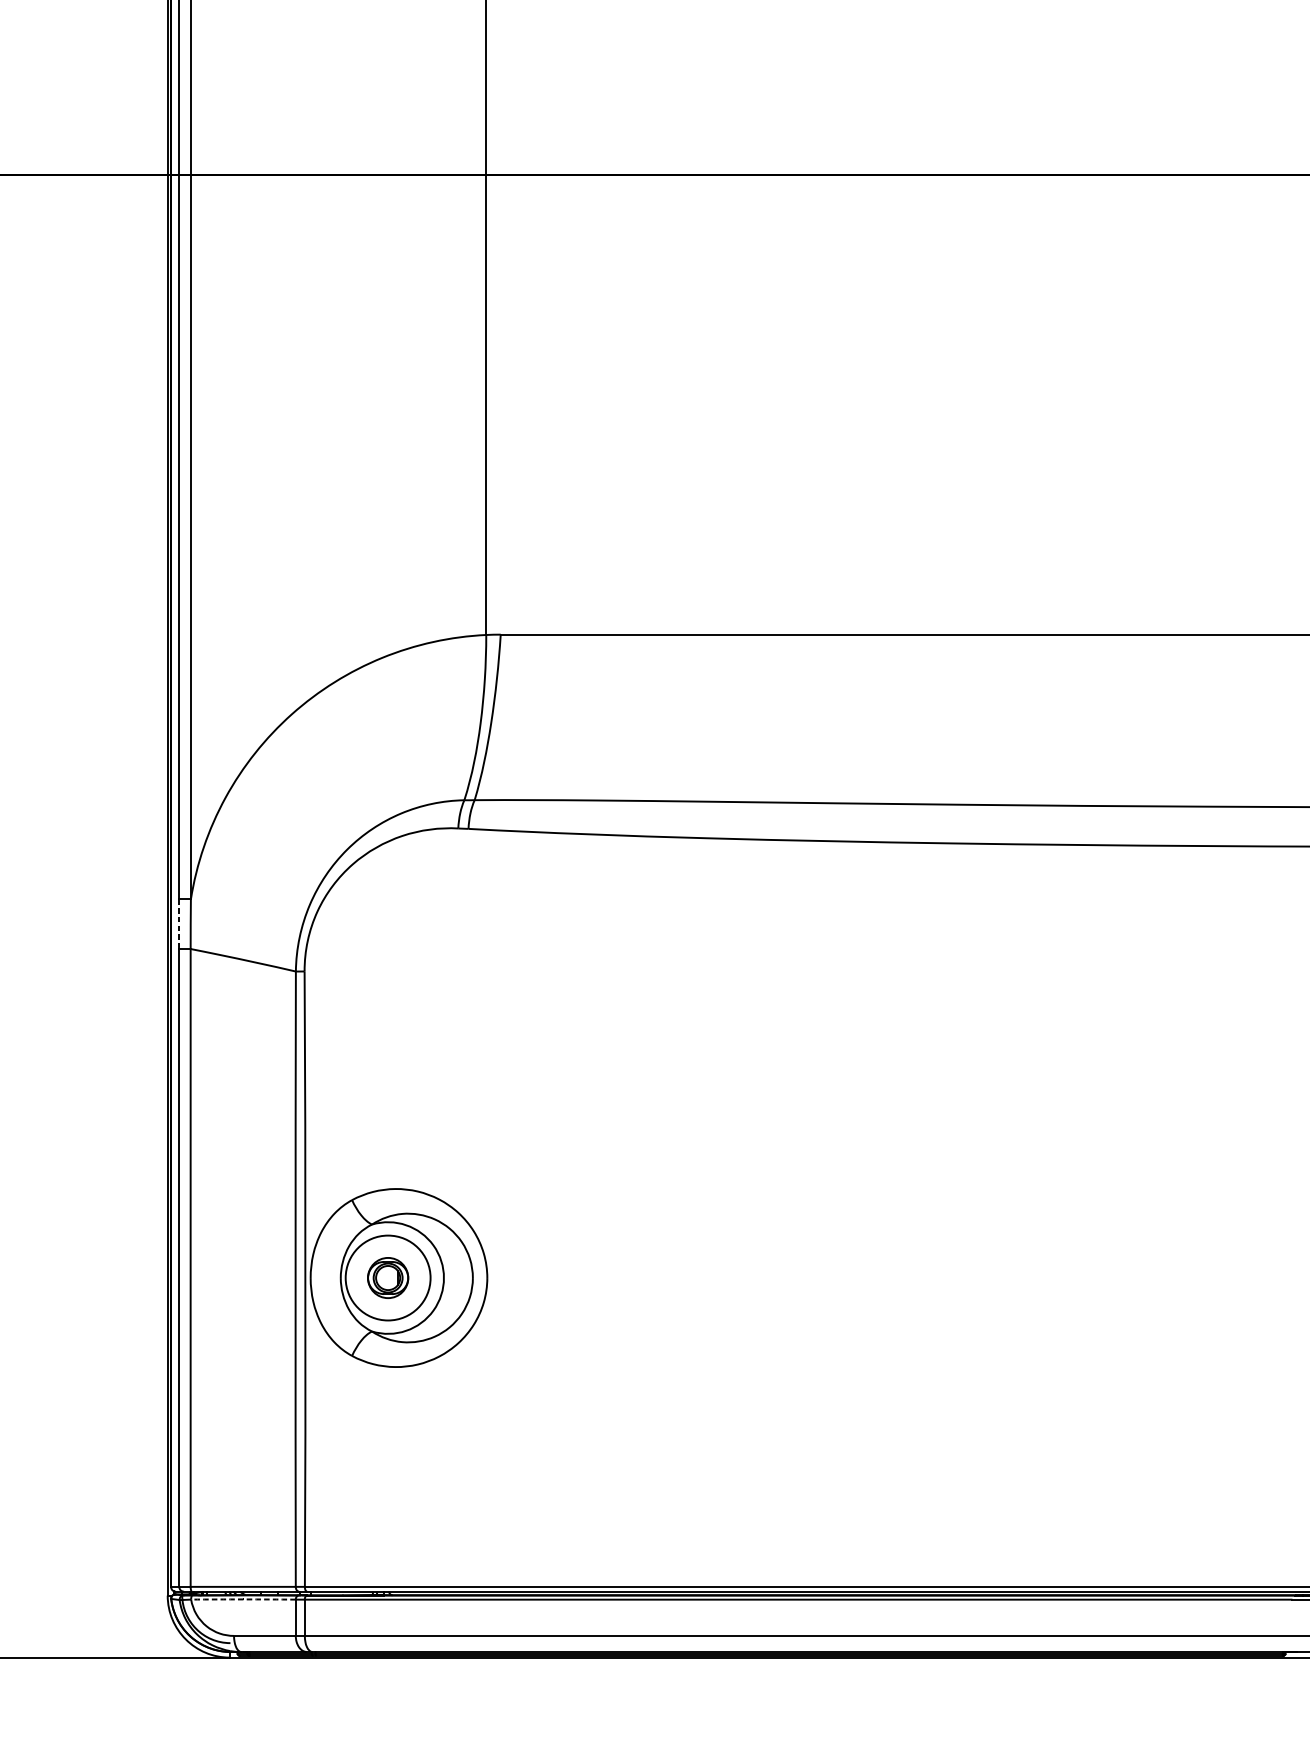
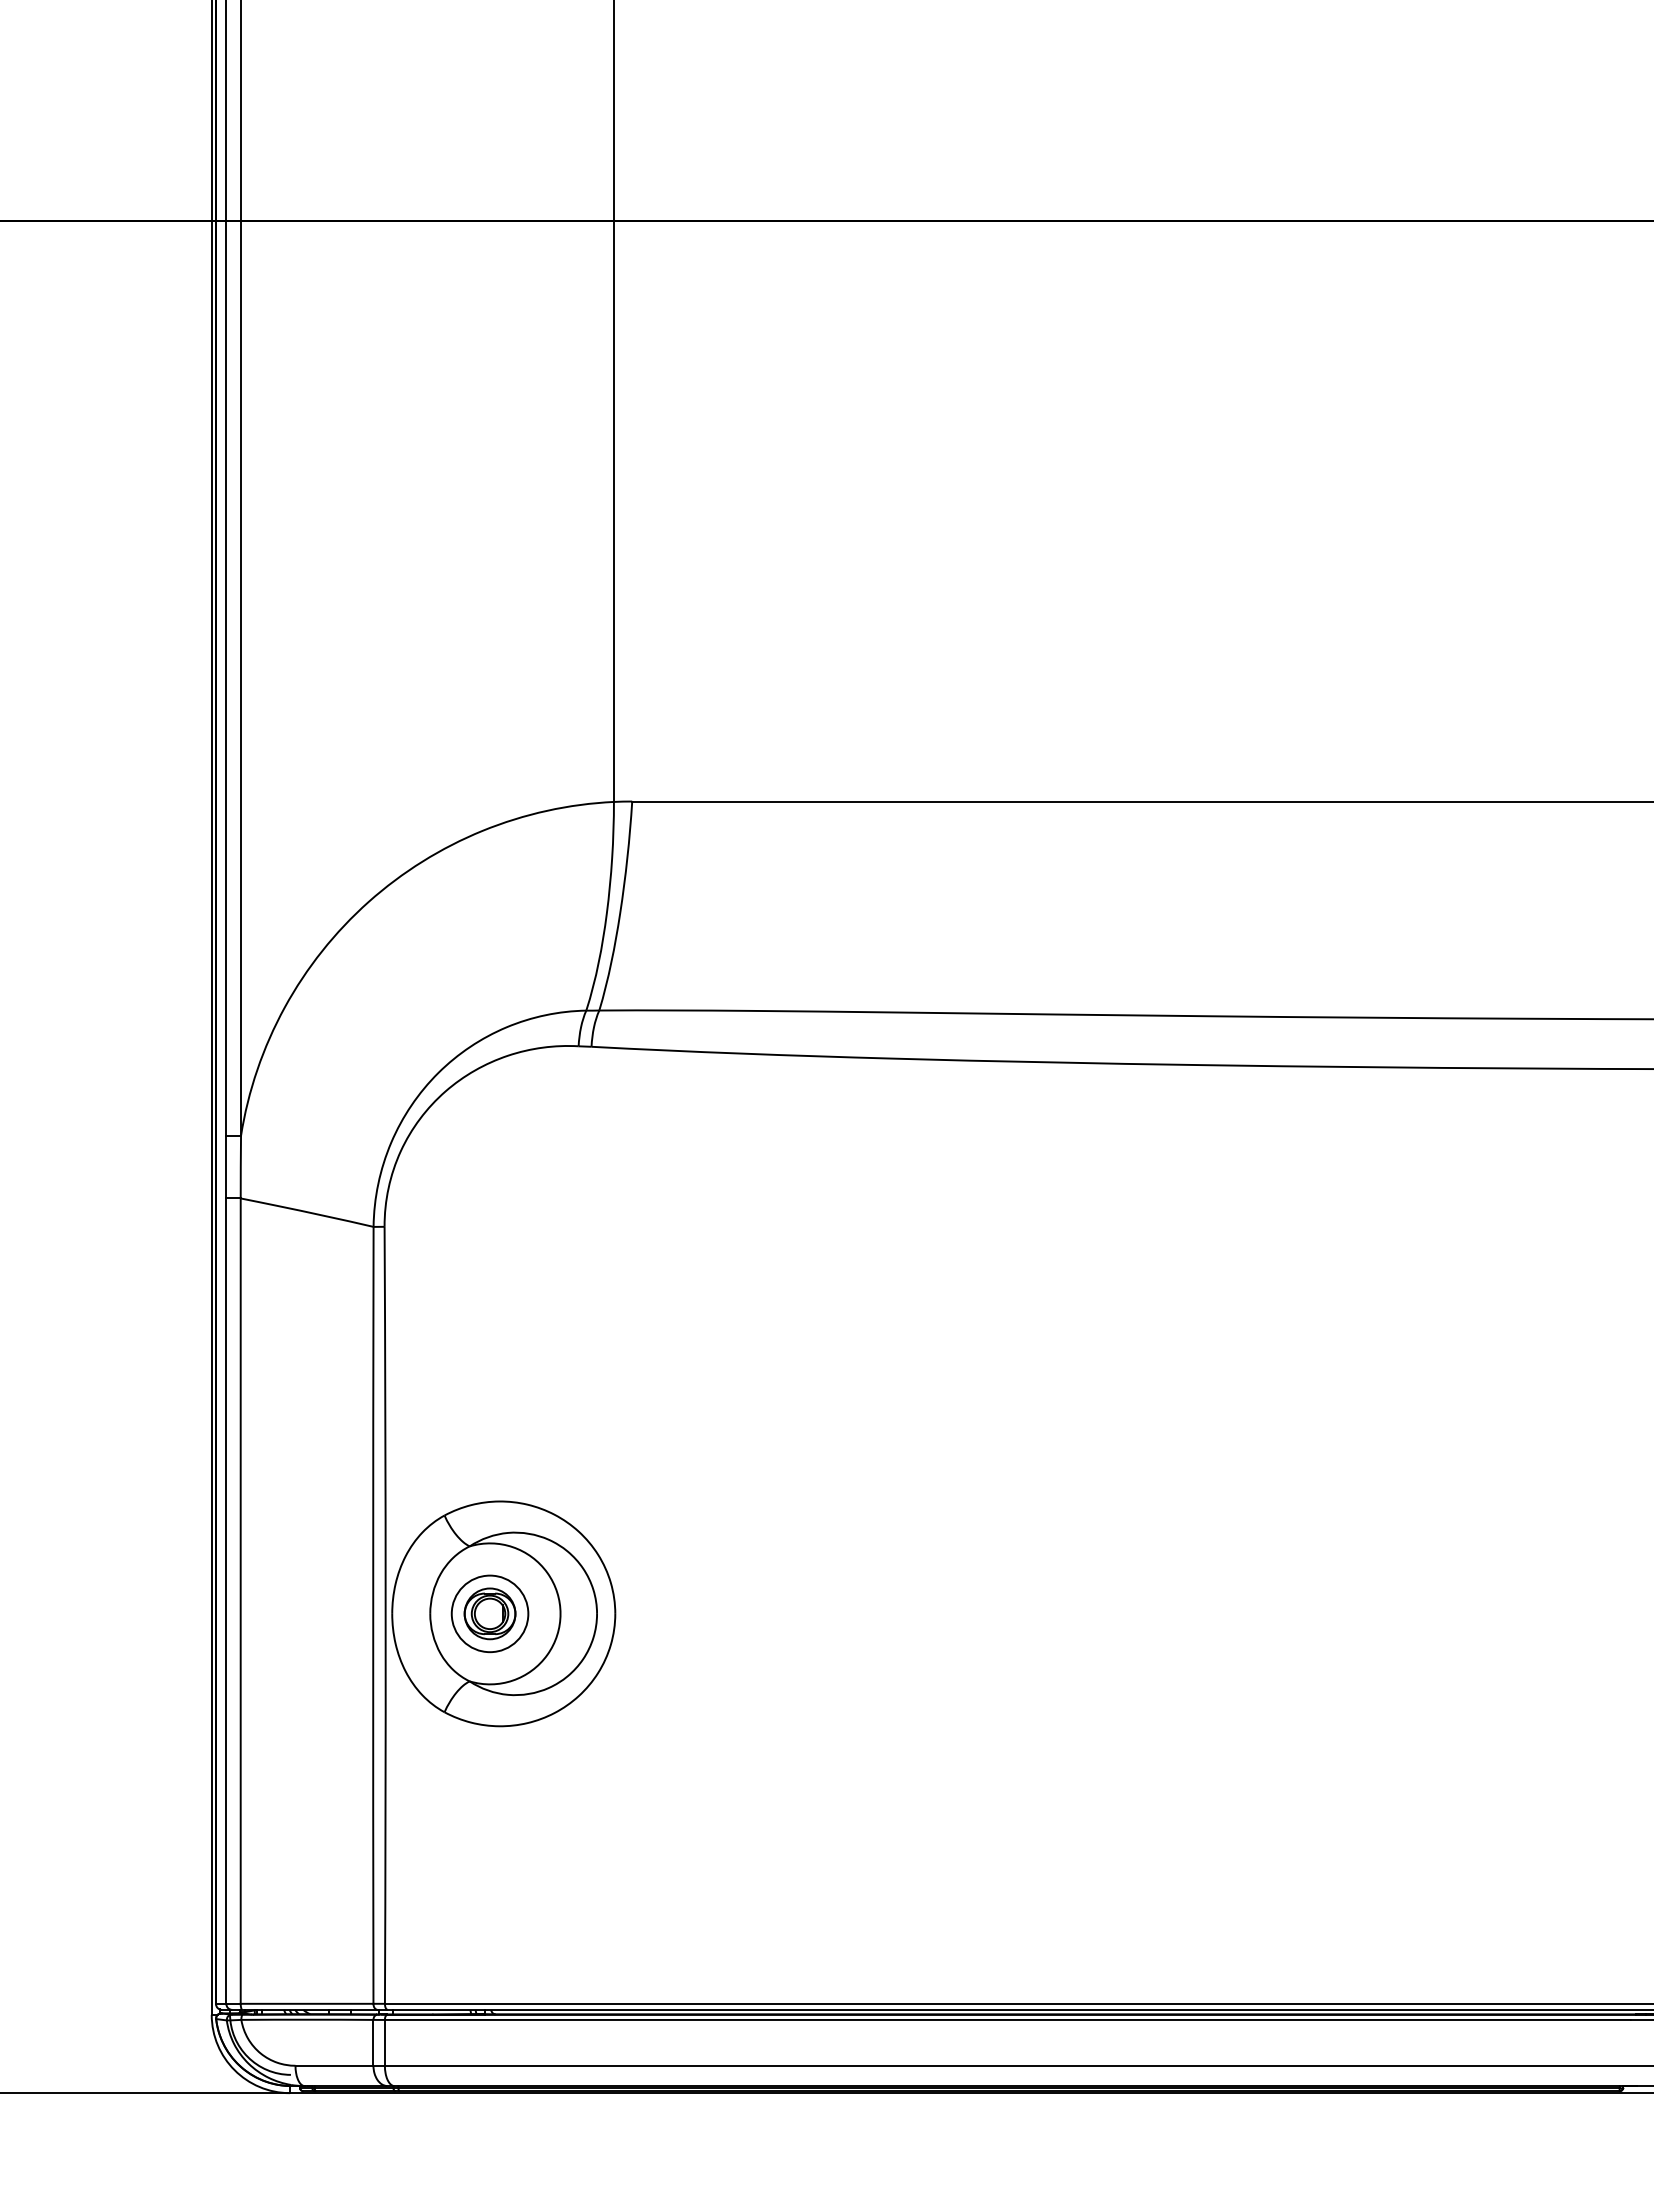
line: (179, 924) -> (226, 1167), dashed -> solid
circle: (387, 1277) -> (489, 1613), size x0.71
arc: (243, 1599) -> (307, 2019), dashed -> solid

